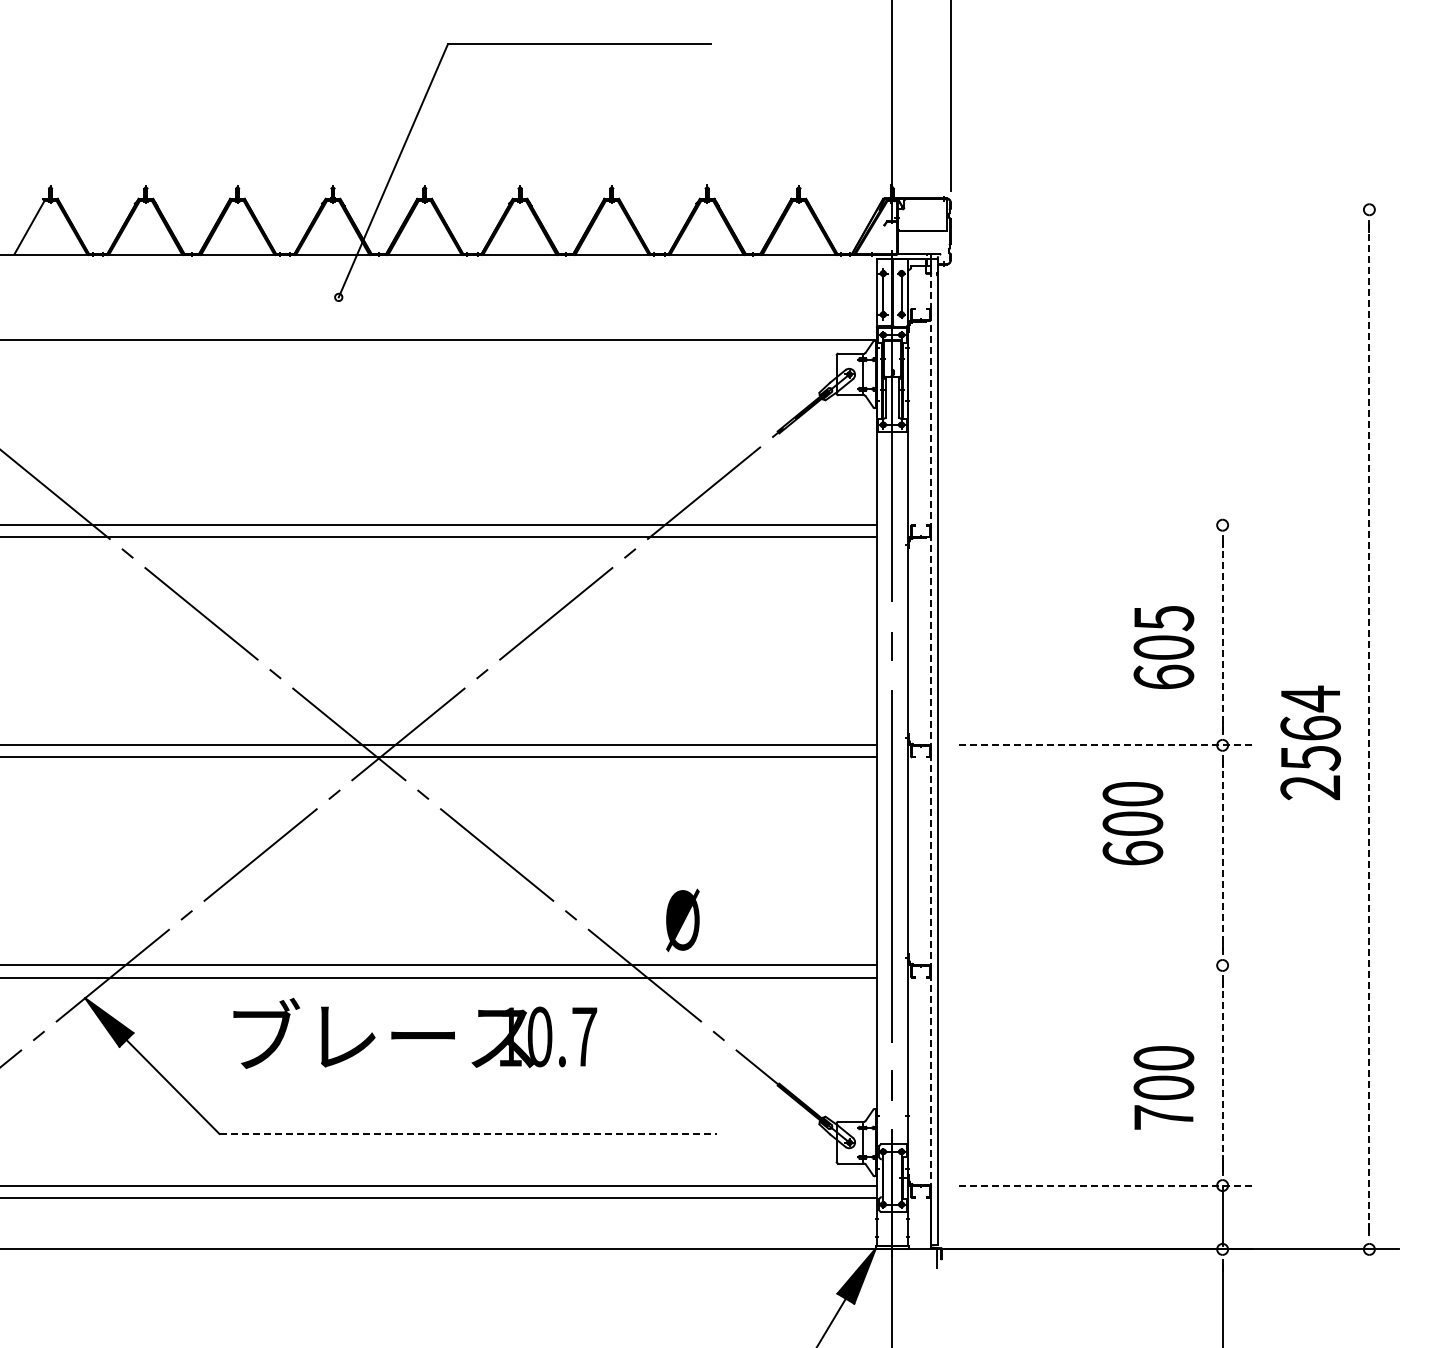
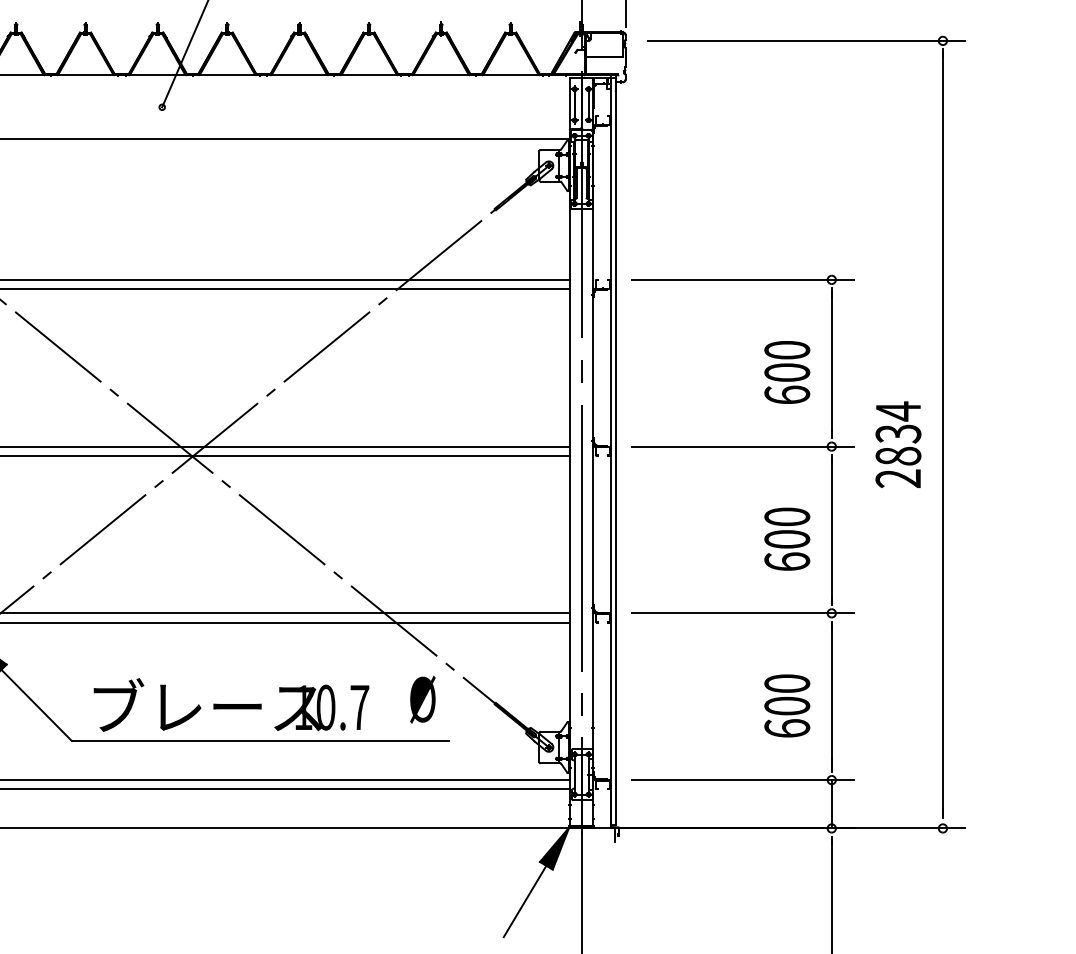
line: (1188, 209) -> (805, 40), added
line: (1105, 525) -> (743, 280), added
text: (1163, 618) -> (786, 350), 605 -> 600
line: (1222, 635) -> (831, 363), dashed -> solid
line: (1369, 727) -> (943, 433), dashed -> solid
text: (1310, 743) -> (898, 445), 2564 -> 2834
line: (1106, 745) -> (743, 446), dashed -> solid
line: (930, 752) -> (610, 452), dashed -> solid
text: (1132, 823) -> (786, 539), moved
line: (1222, 855) -> (831, 530), dashed -> solid
text: (682, 920) -> (422, 699), moved
line: (1105, 965) -> (743, 613), added
text: (415, 1032) -> (231, 704), moved
line: (1222, 1076) -> (831, 697), dashed -> solid
text: (1163, 1117) -> (786, 728), 700 -> 600
line: (468, 1134) -> (260, 741), dashed -> solid
line: (1106, 1185) -> (743, 780), dashed -> solid

